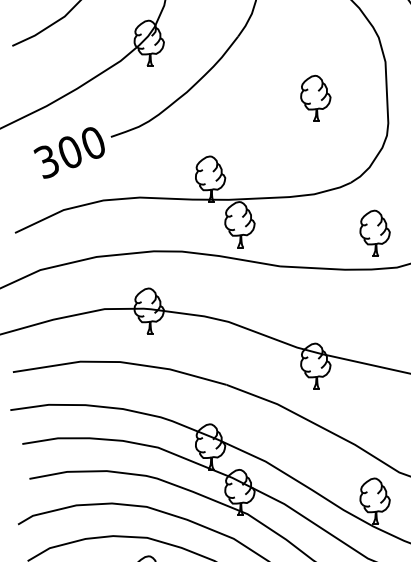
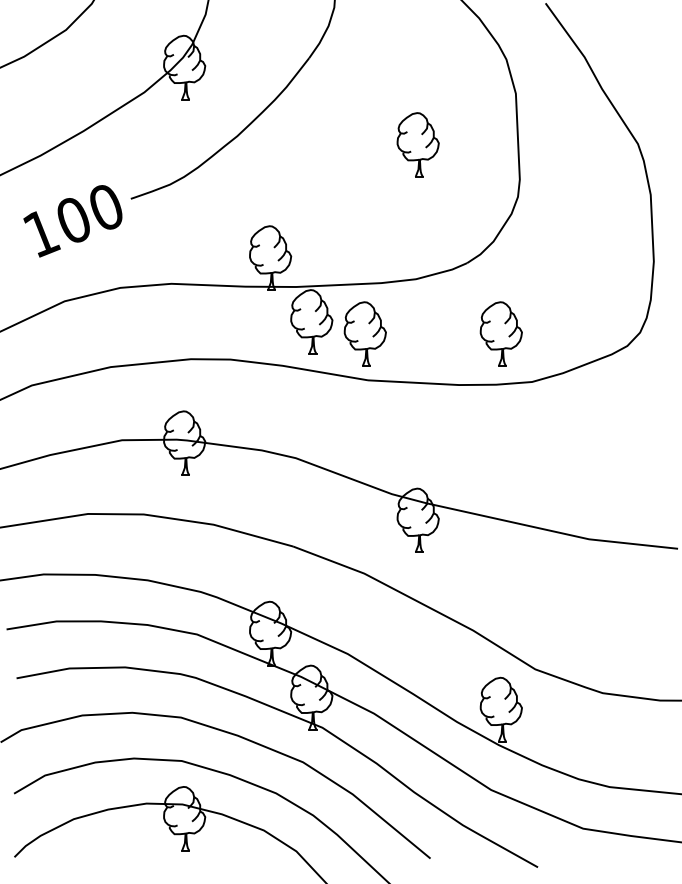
text: (47, 162) -> (41, 234), 300 -> 100
part: (277, 233) -> (364, 333), added

